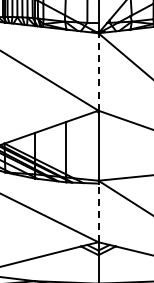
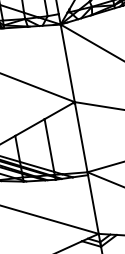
line: (98, 71) -> (67, 62), dashed -> solid
line: (98, 212) -> (93, 204), dashed -> solid

